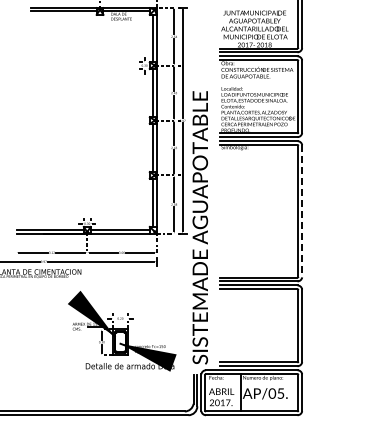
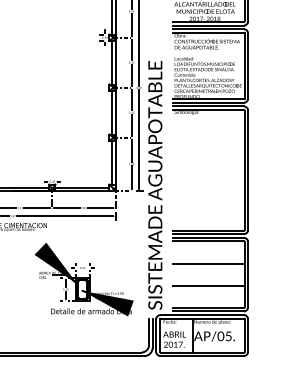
line: (302, 211) -> (248, 170), dashed -> solid
line: (258, 313) -> (208, 263), added
line: (258, 338) -> (208, 286), added

